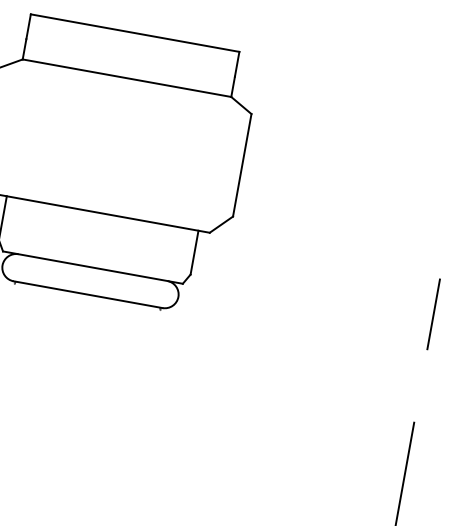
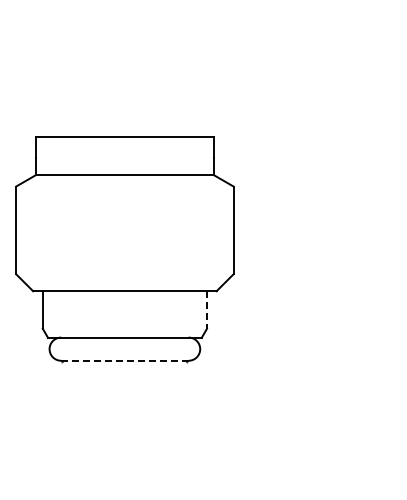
line: (193, 253) -> (206, 310), solid -> dashed
line: (87, 294) -> (124, 360), solid -> dashed

